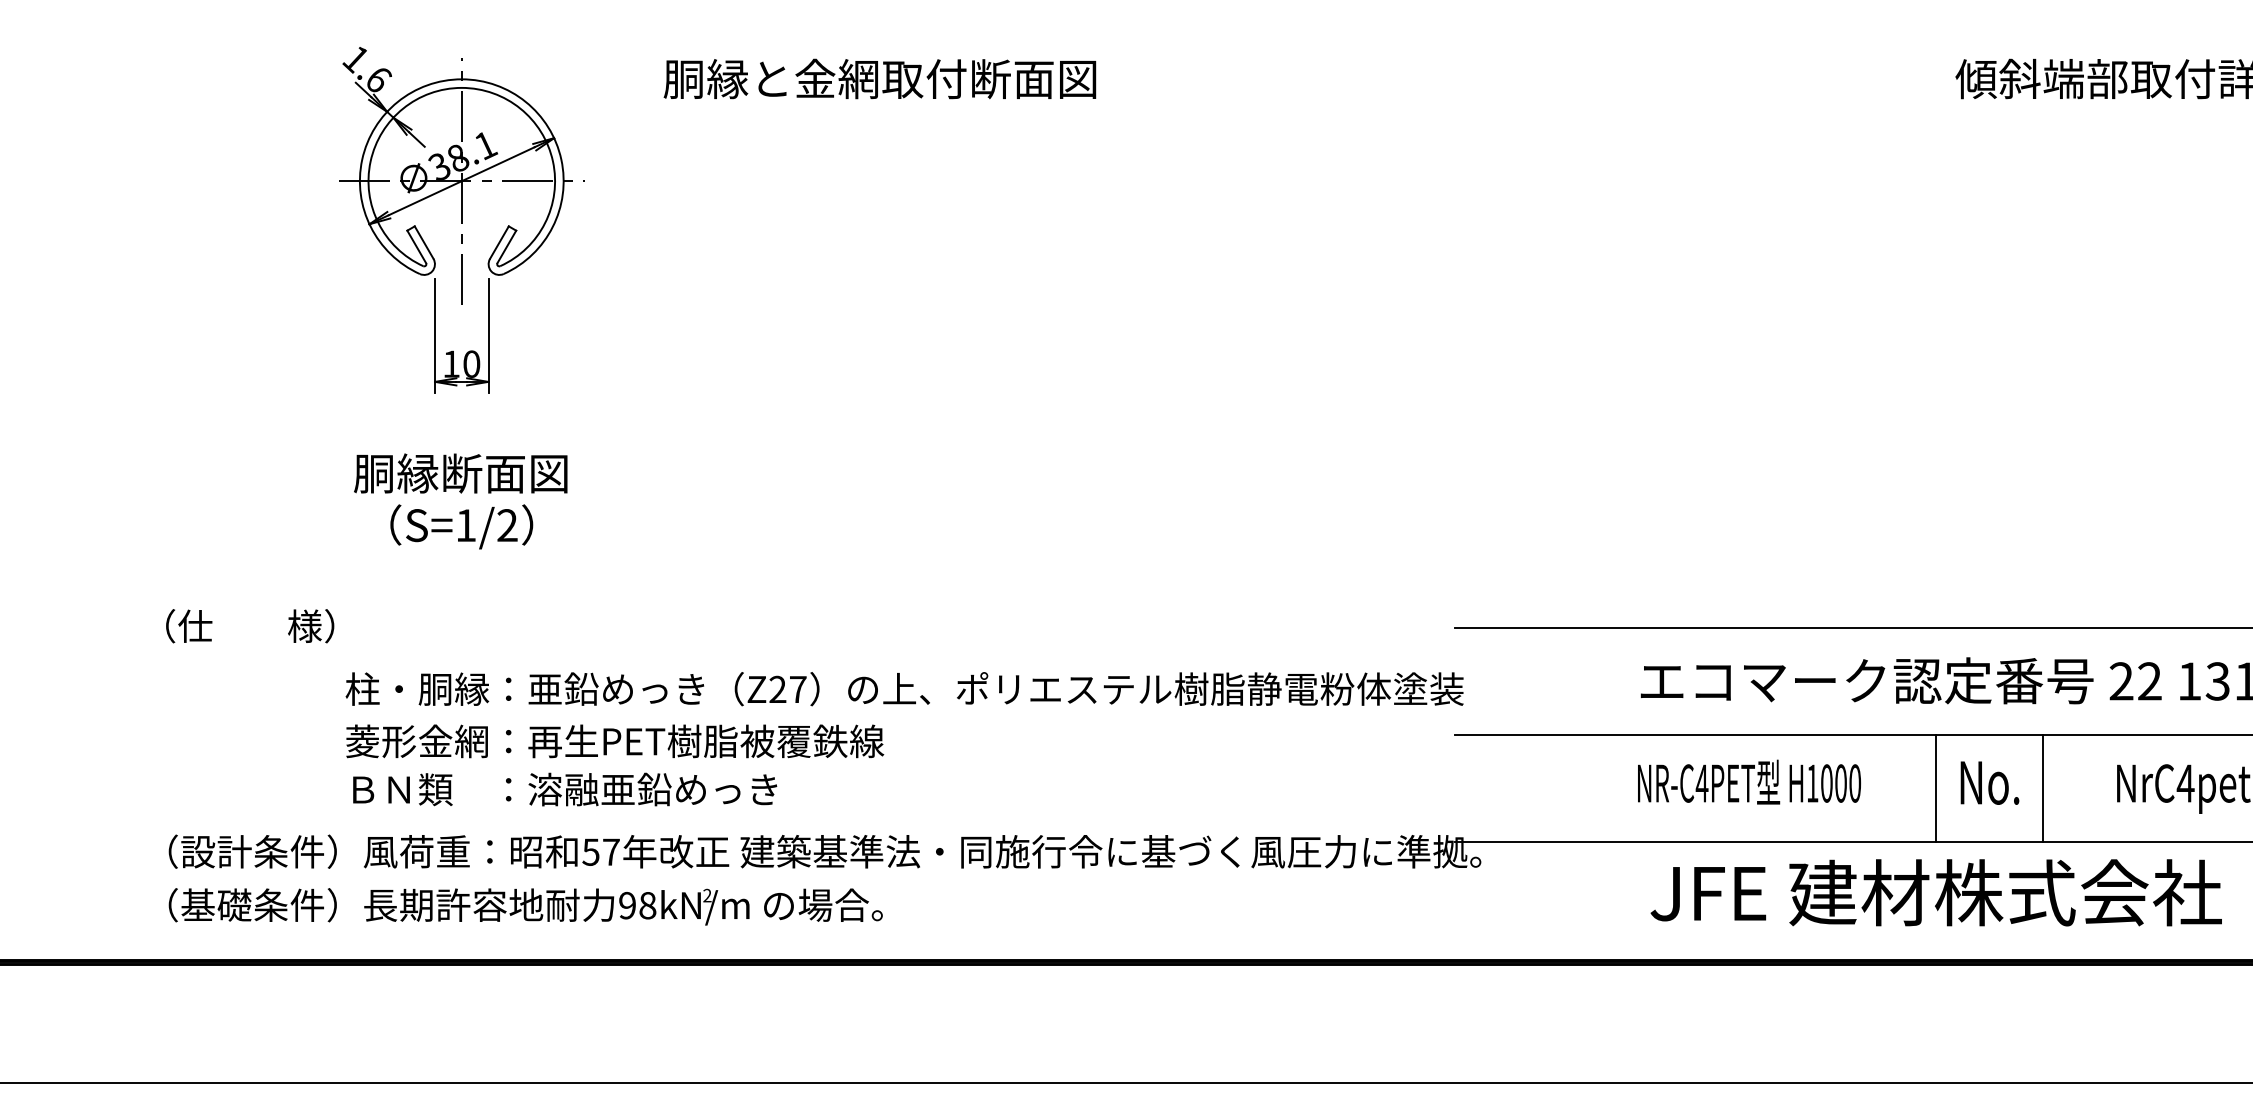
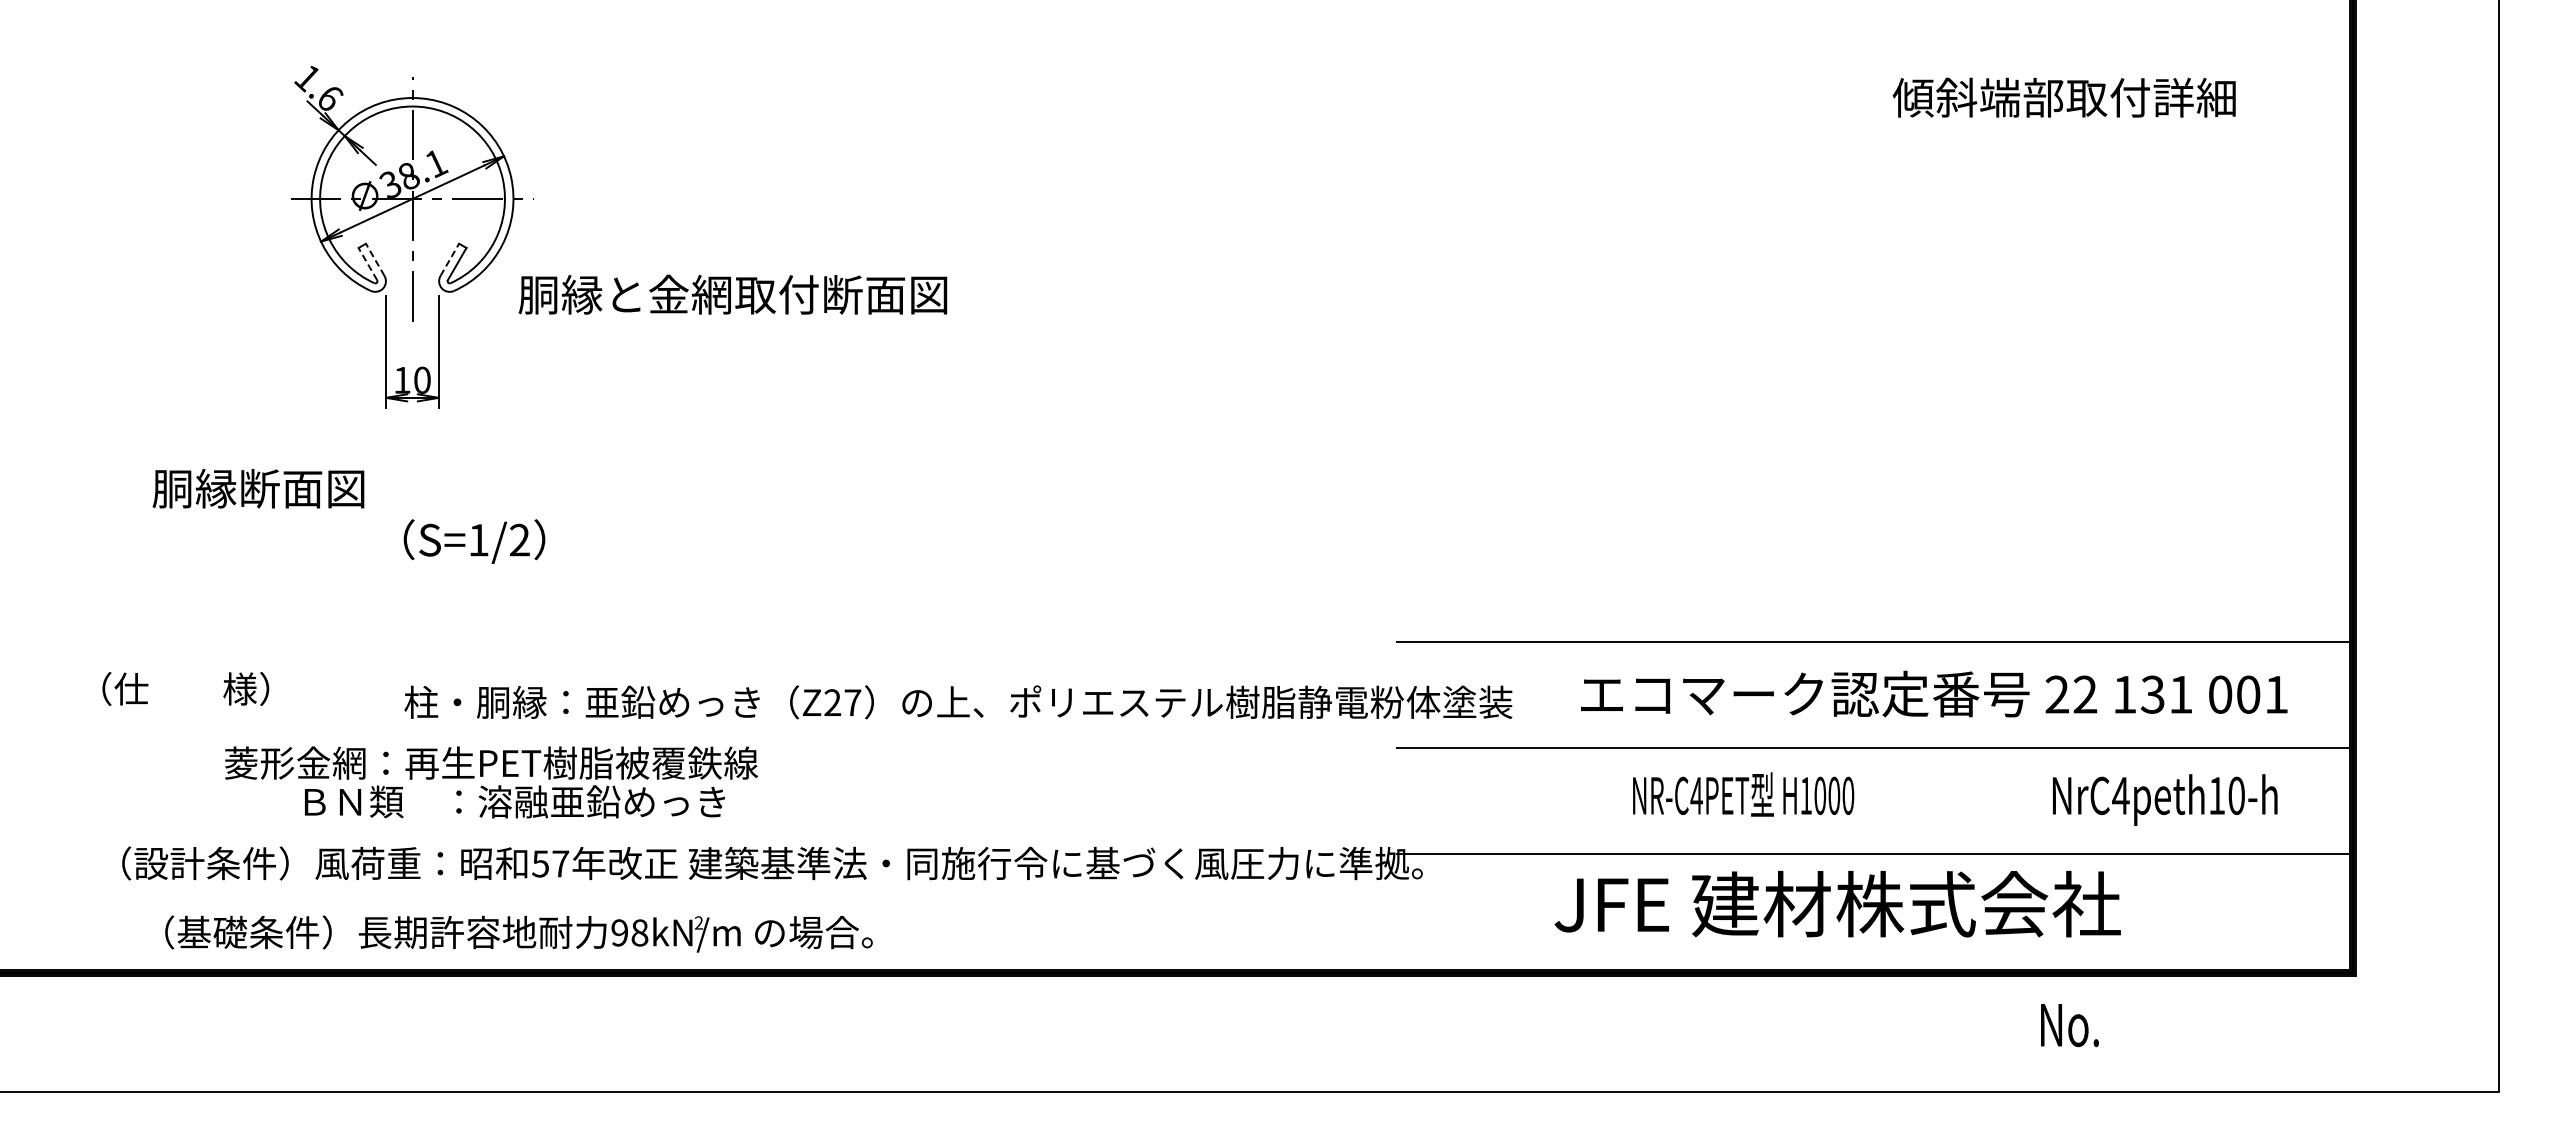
text: (879, 78) -> (732, 294), moved
line: (424, 242) -> (375, 259), solid -> dashed
line: (499, 242) -> (449, 259), solid -> dashed
line: (416, 247) -> (367, 264), solid -> dashed
text: (460, 473) -> (258, 488), moved
text: (461, 526) -> (474, 541), moved
text: (249, 625) -> (185, 688), moved
text: (904, 689) -> (958, 702), moved
text: (615, 740) -> (491, 762), moved
text: (1749, 782) -> (1743, 794), moved
text: (1989, 783) -> (2069, 1025), moved
line: (1936, 788) -> (1873, 800), removed
line: (2043, 788) -> (1979, 800), removed
text: (1936, 893) -> (1837, 904), moved
text: (525, 906) -> (518, 933), moved

